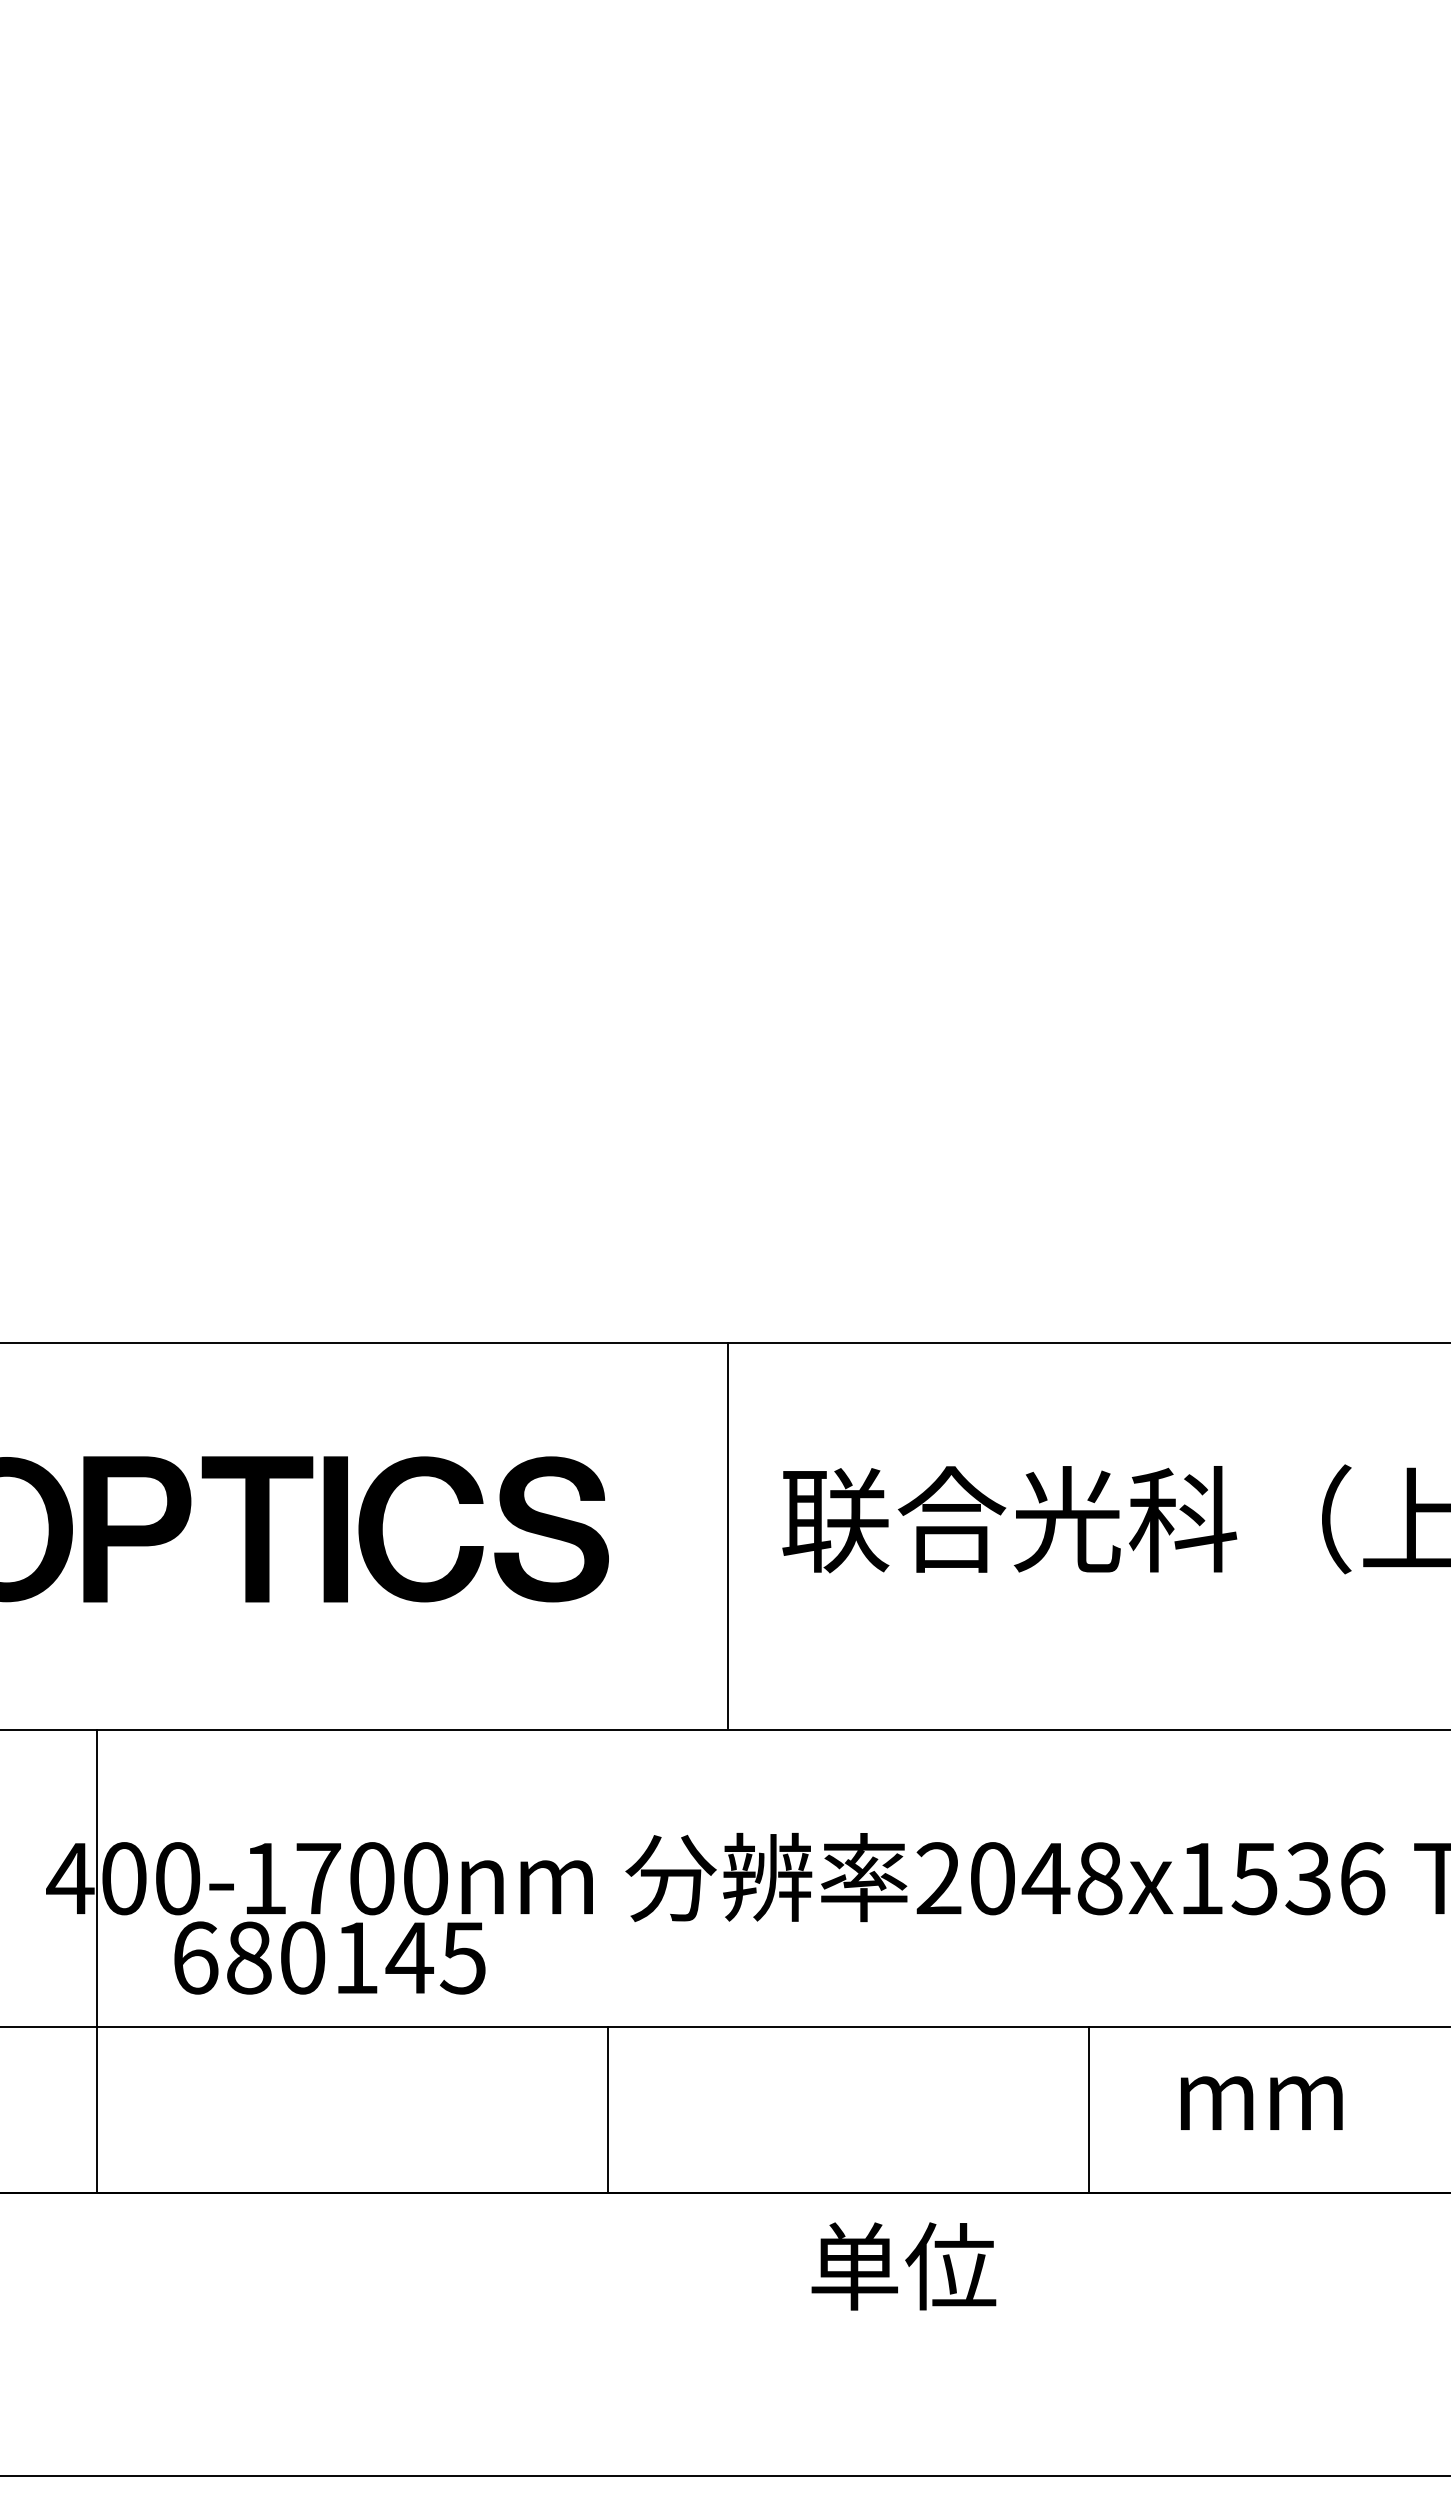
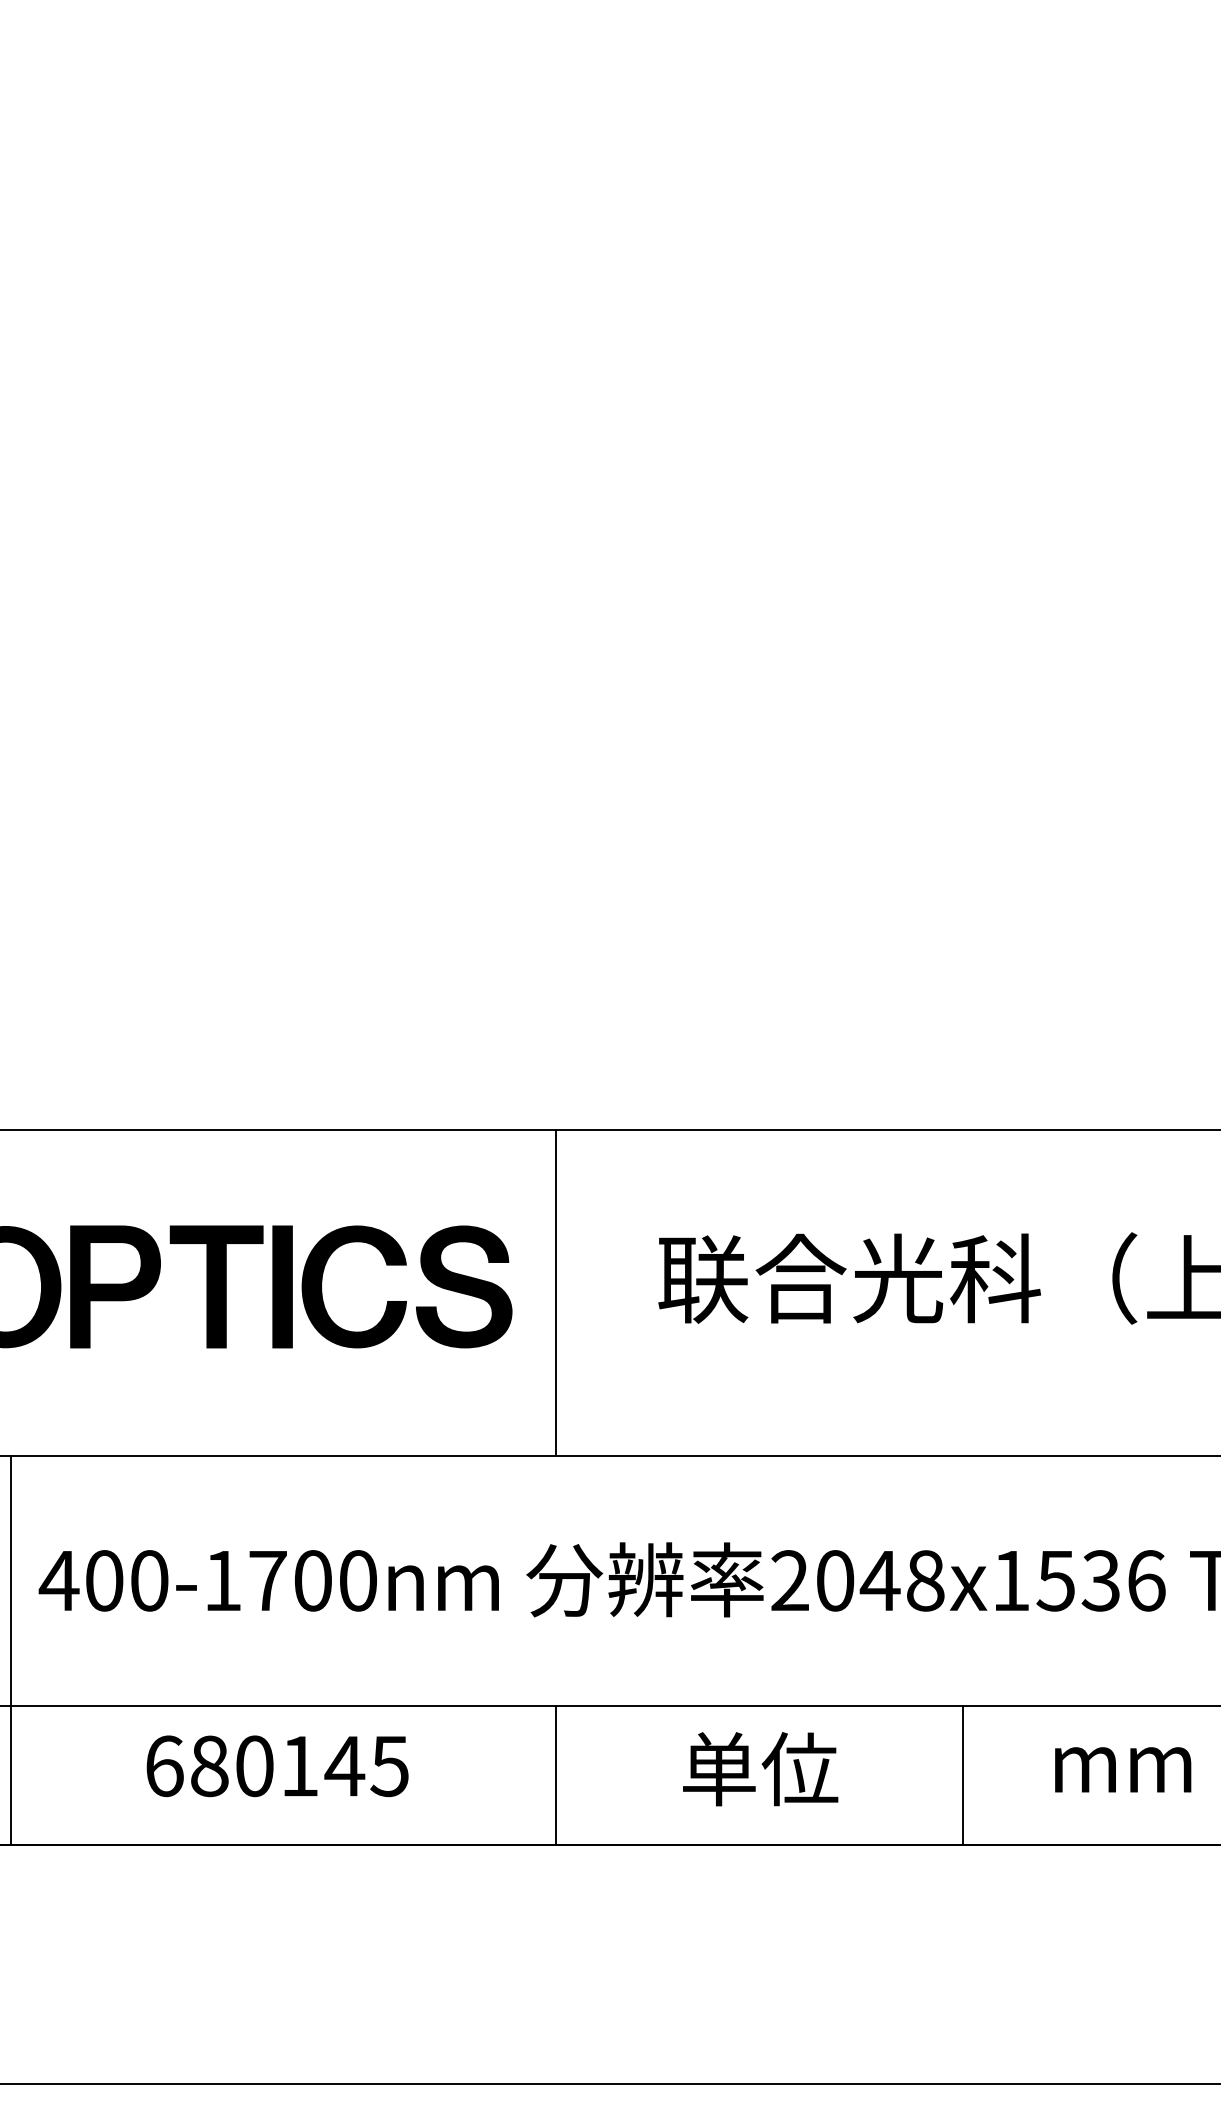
line: (727, 1535) -> (555, 1292), moved
text: (329, 1957) -> (277, 1765), moved
line: (96, 1961) -> (10, 1650), moved
text: (1261, 2102) -> (1122, 1769), moved
line: (607, 2109) -> (555, 1775), moved
line: (1088, 2109) -> (963, 1775), moved
text: (903, 2266) -> (760, 1769), moved

